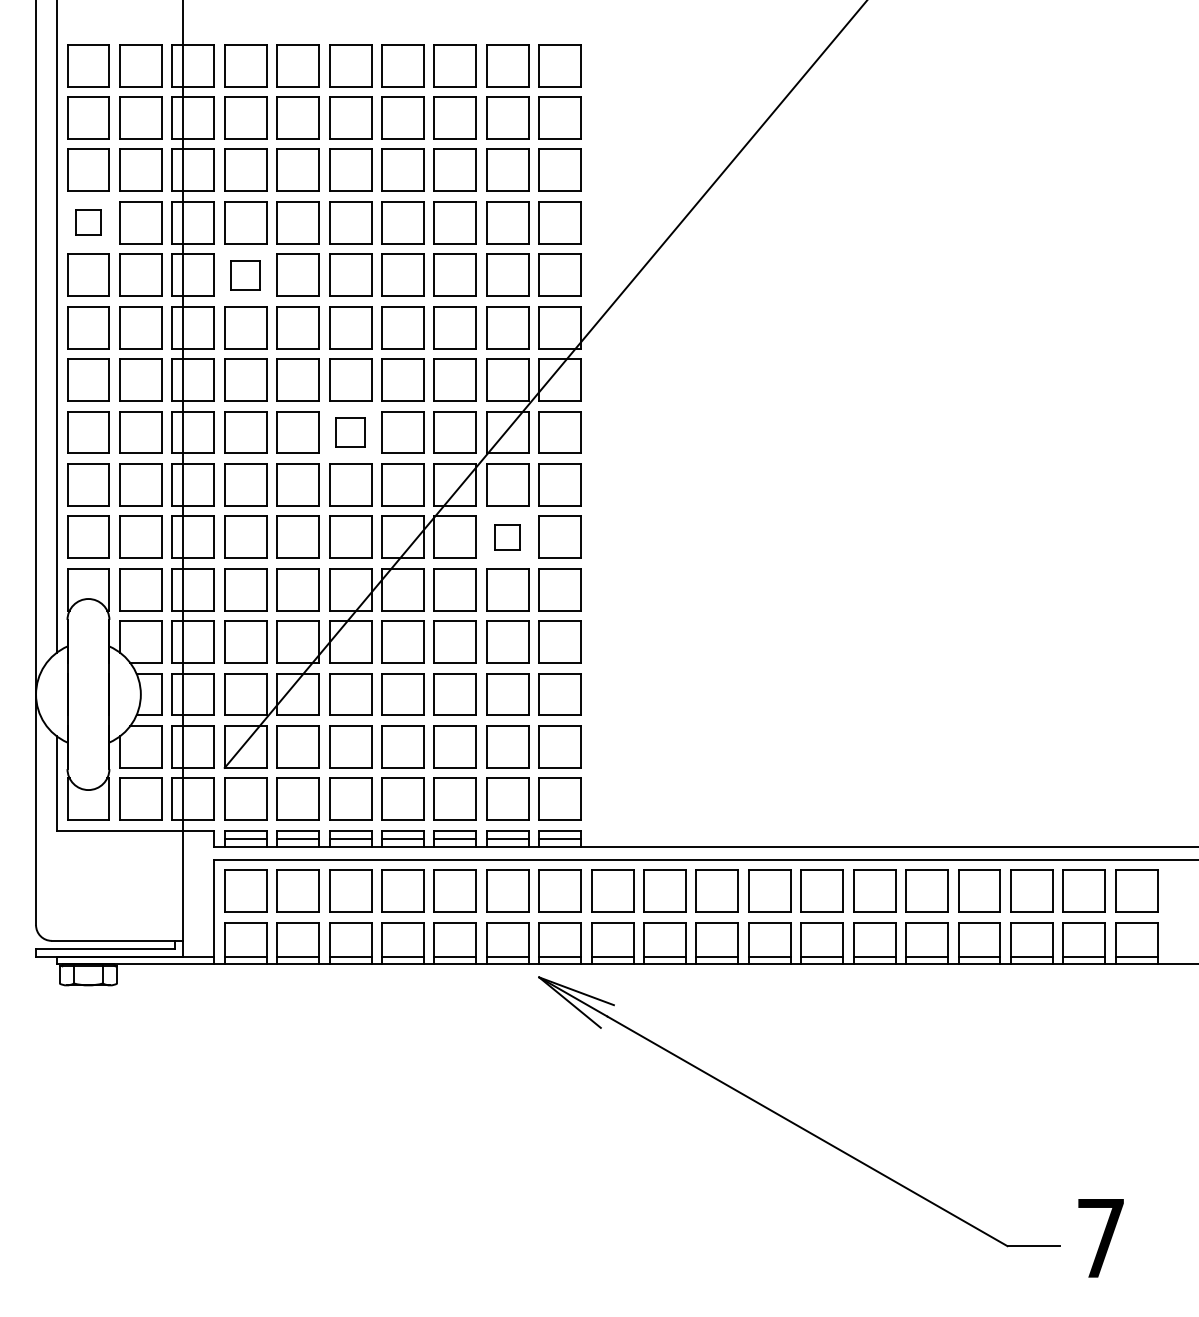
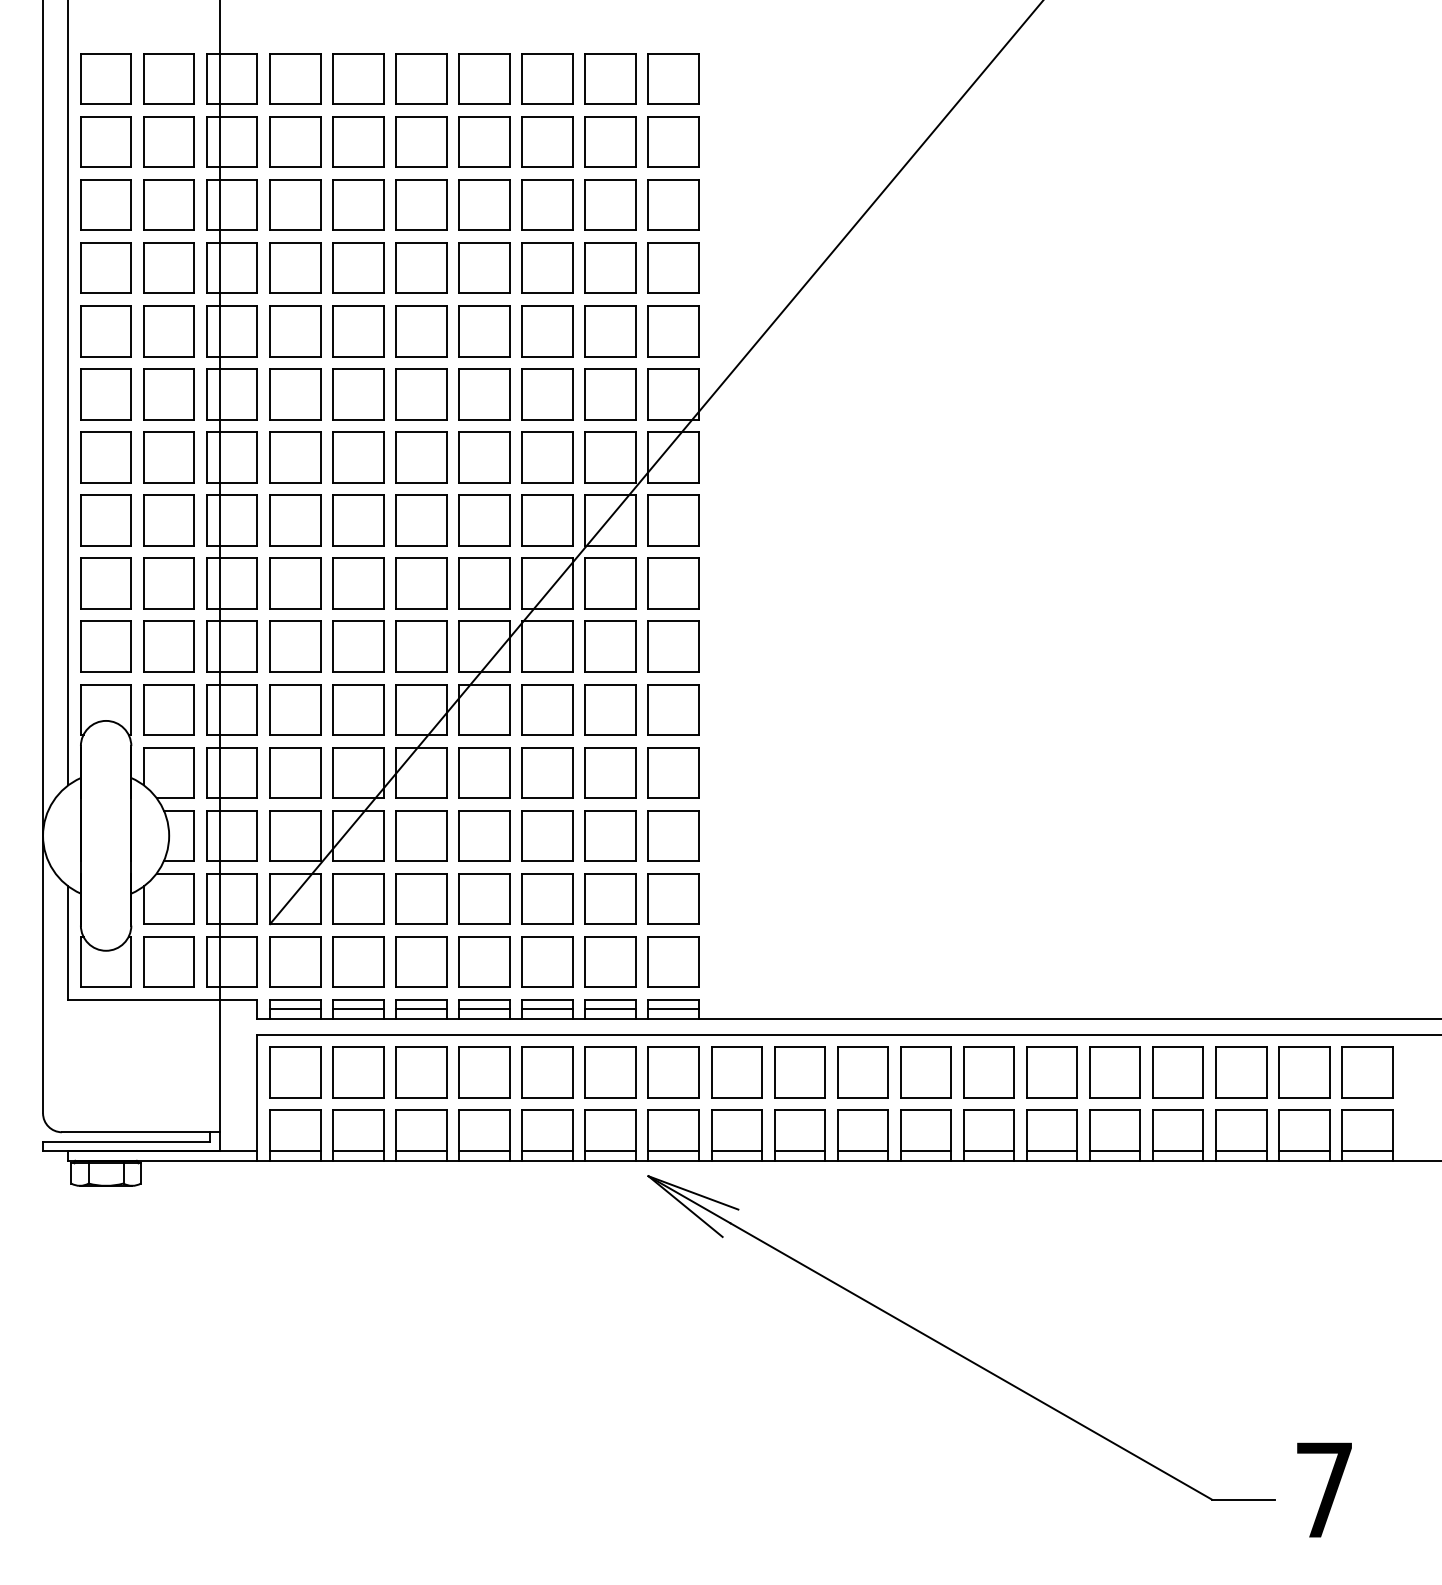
part: (87, 222) -> (105, 267), size x1.67
part: (245, 275) -> (295, 331), size x1.43
part: (350, 432) -> (421, 520), size x1.43
part: (507, 537) -> (610, 646), size x1.67

